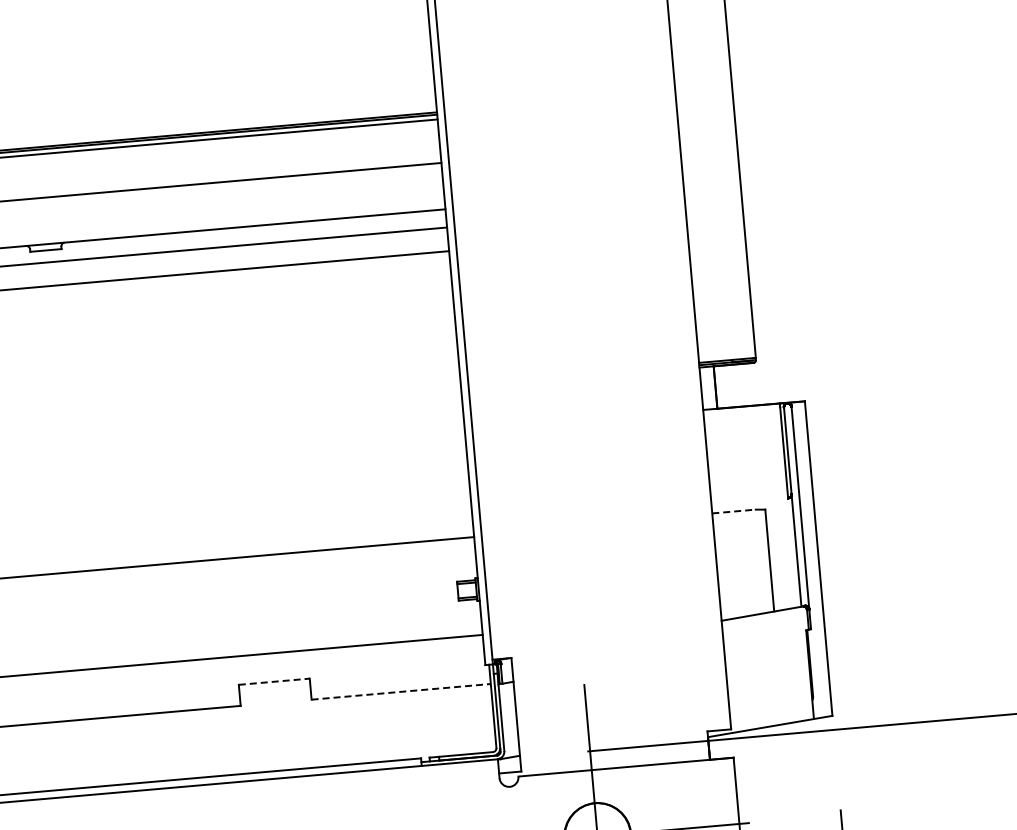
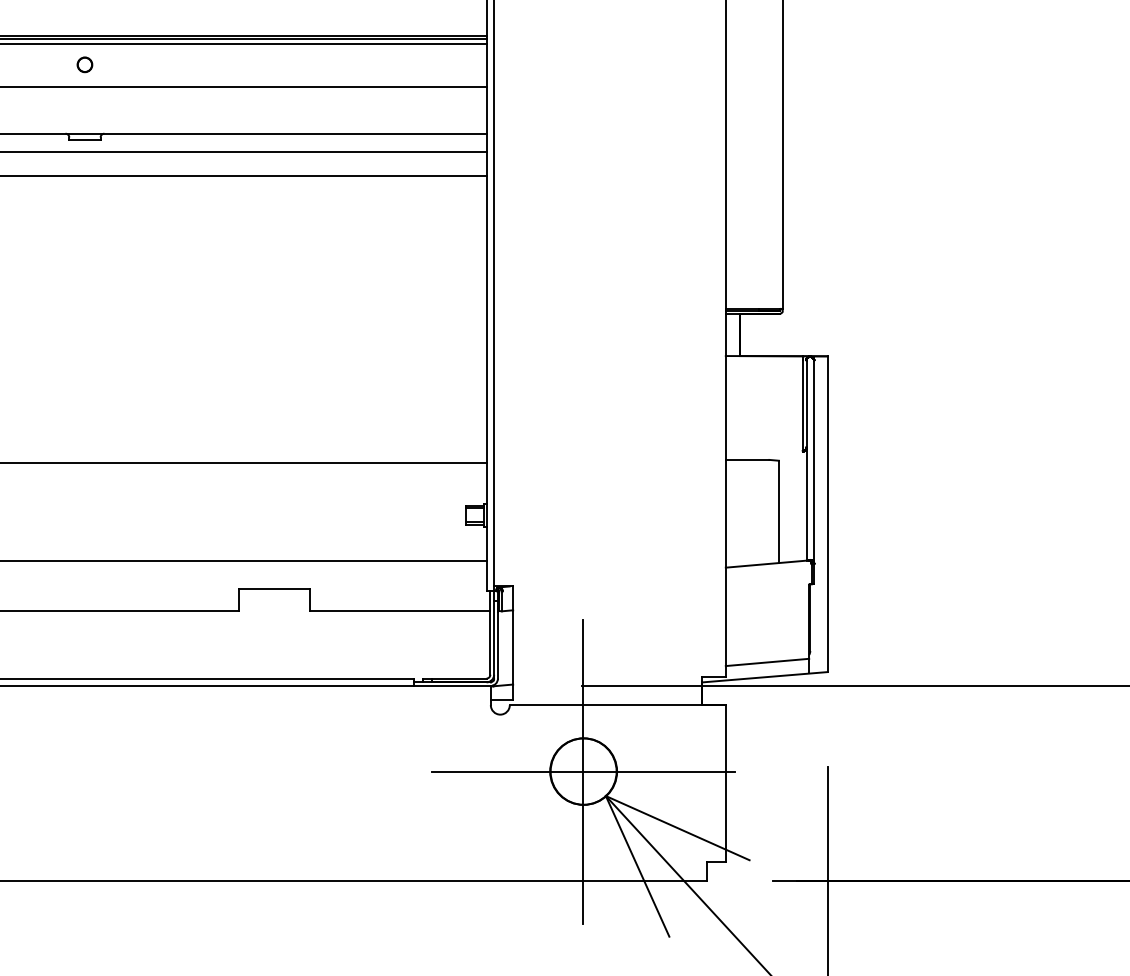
part: (38, 175) -> (84, 64), added
line: (733, 511) -> (747, 459), dashed -> solid
line: (273, 681) -> (274, 589), dashed -> solid
line: (401, 691) -> (400, 610), dashed -> solid
line: (771, 711) -> (767, 662), added

